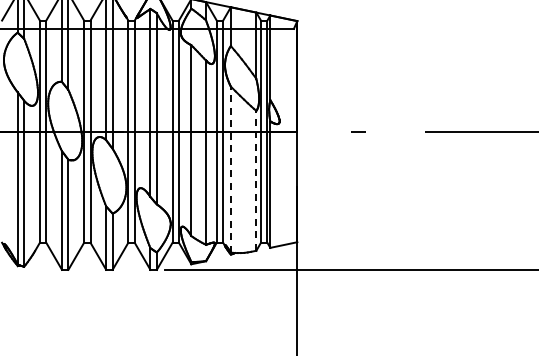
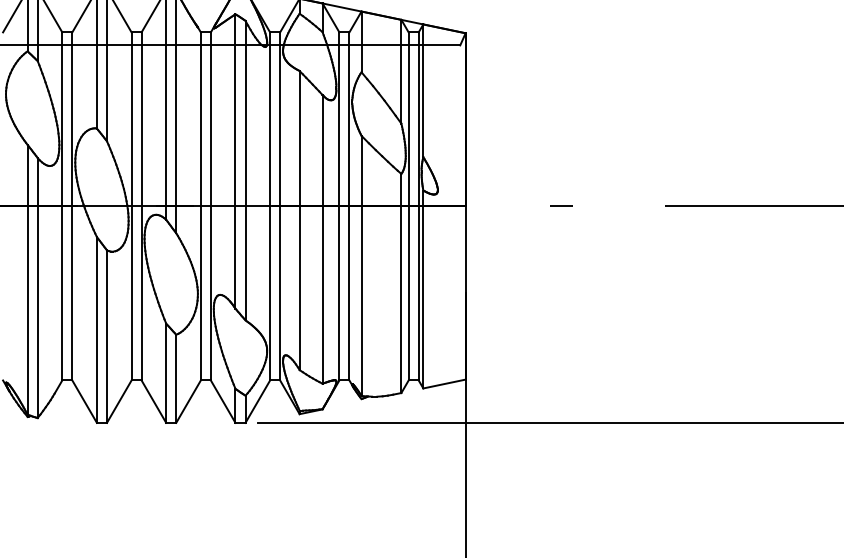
line: (230, 169) -> (360, 265), dashed -> solid
line: (256, 180) -> (401, 282), dashed -> solid

